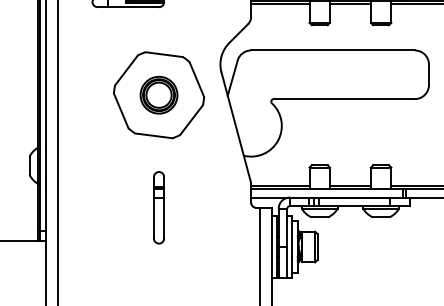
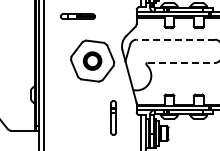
line: (332, 50) -> (175, 39), solid -> dashed
line: (344, 98) -> (181, 62), solid -> dashed
part: (158, 206) -> (113, 117), moved

